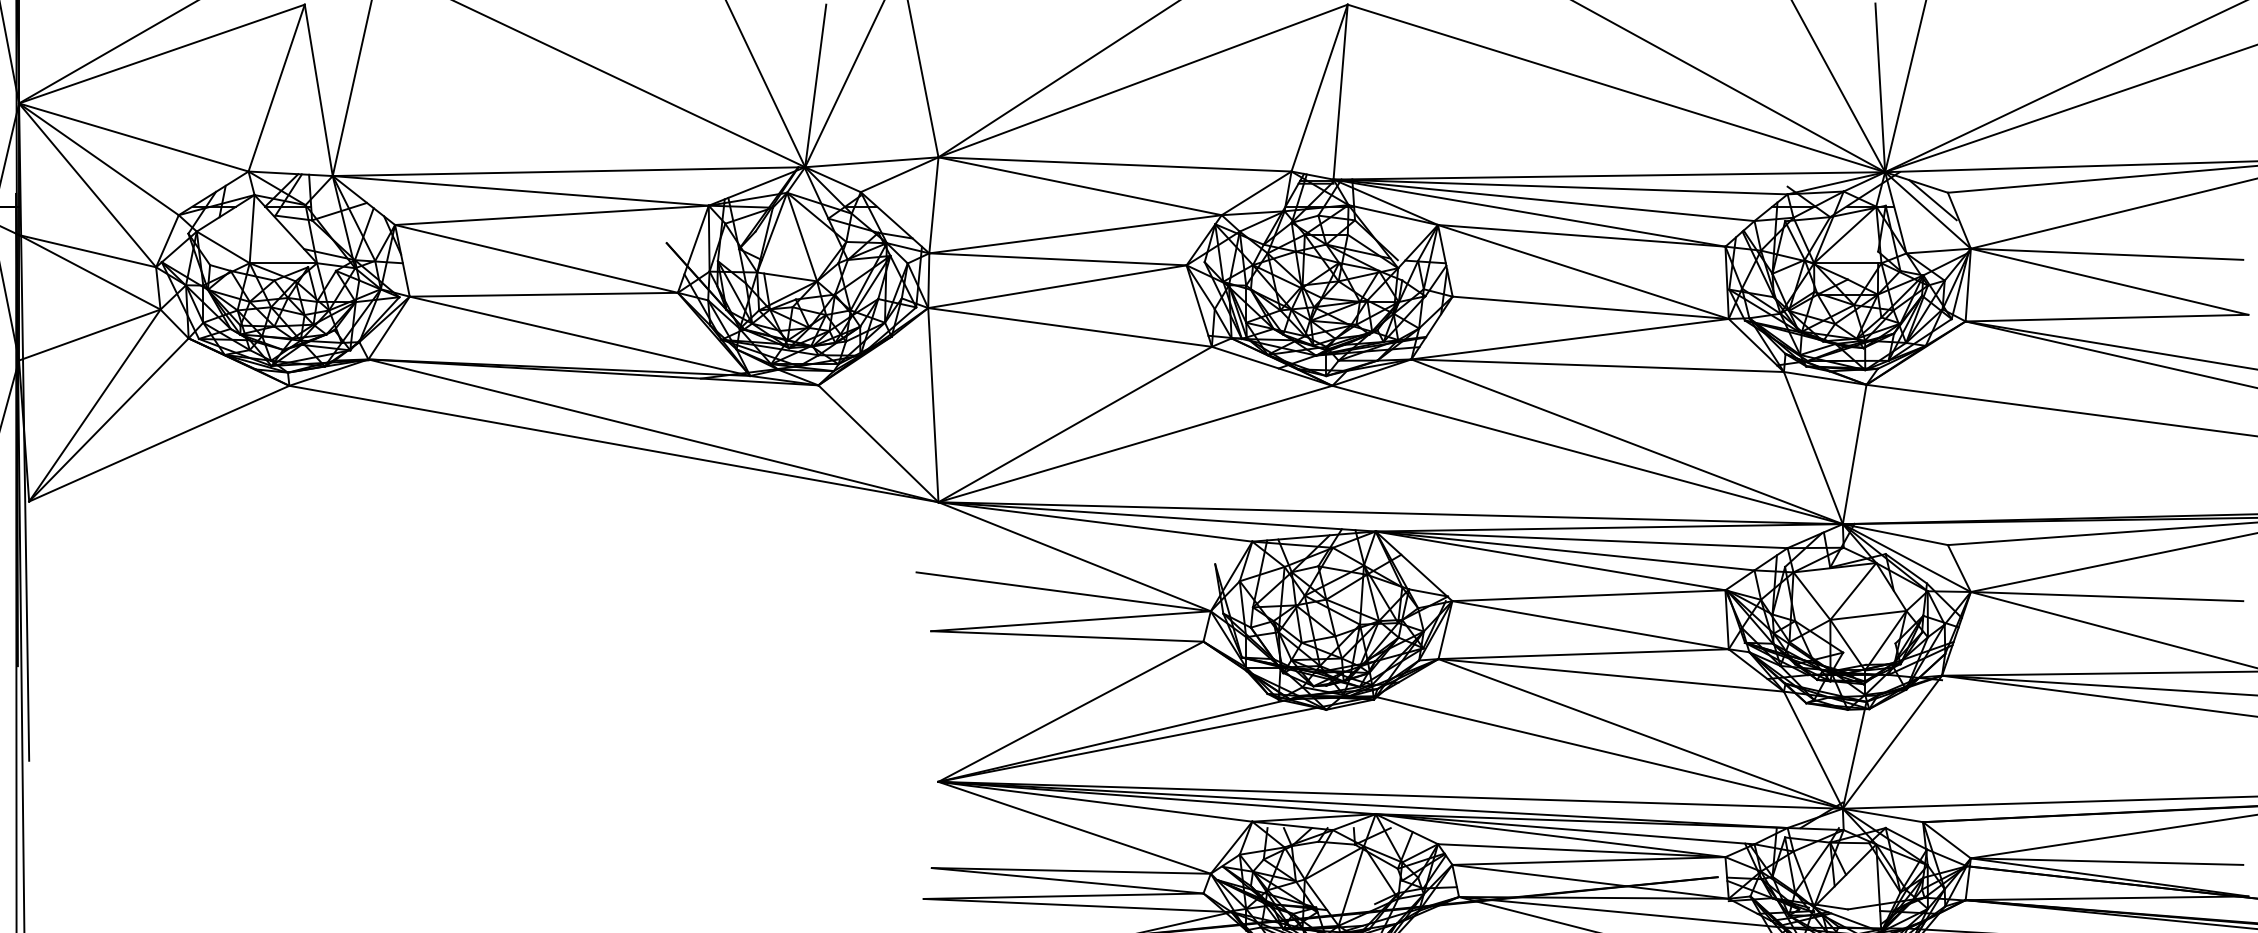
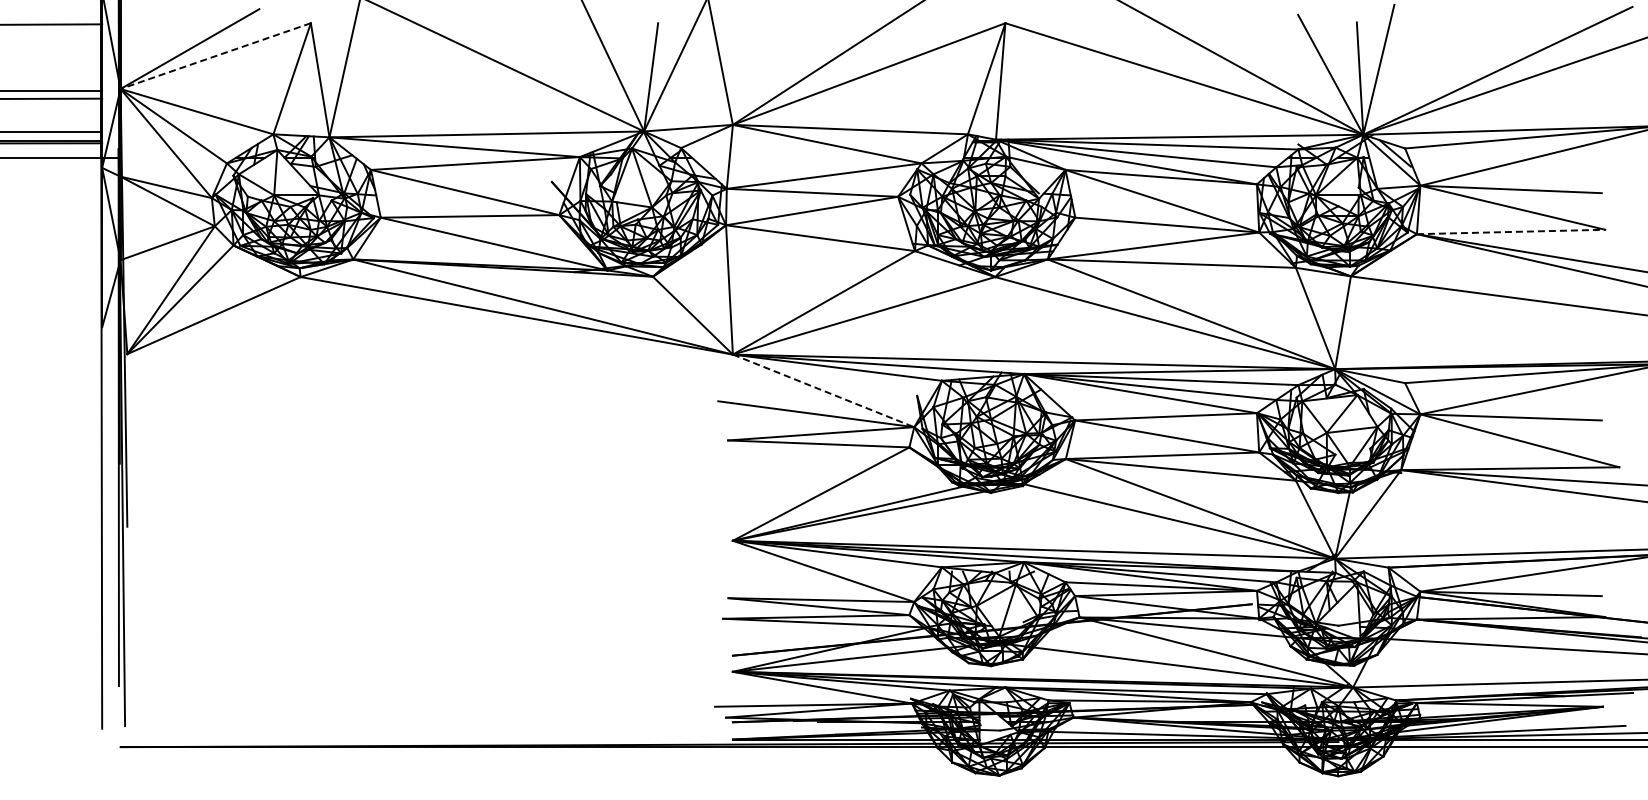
line: (161, 54) -> (215, 56), solid -> dashed
line: (2107, 317) -> (1511, 231), solid -> dashed
line: (1074, 556) -> (823, 390), solid -> dashed

